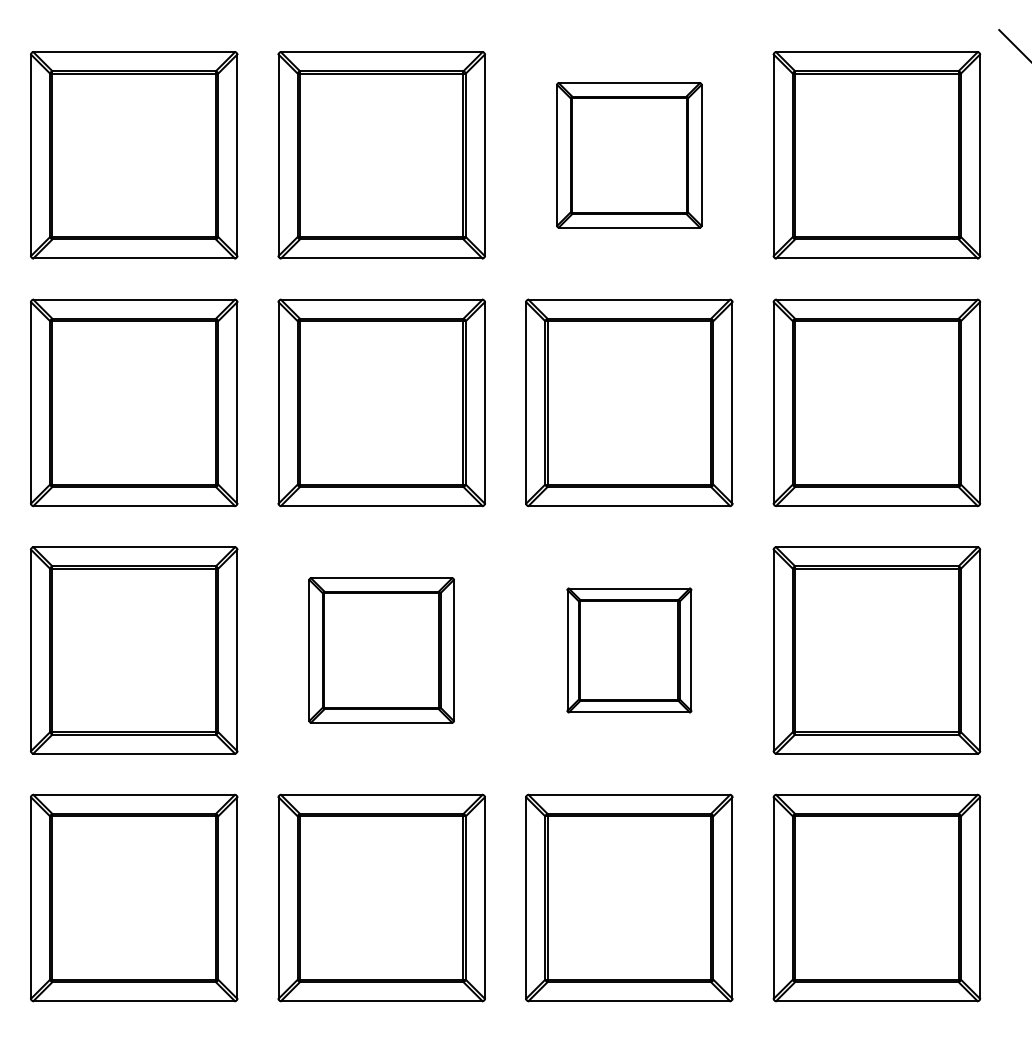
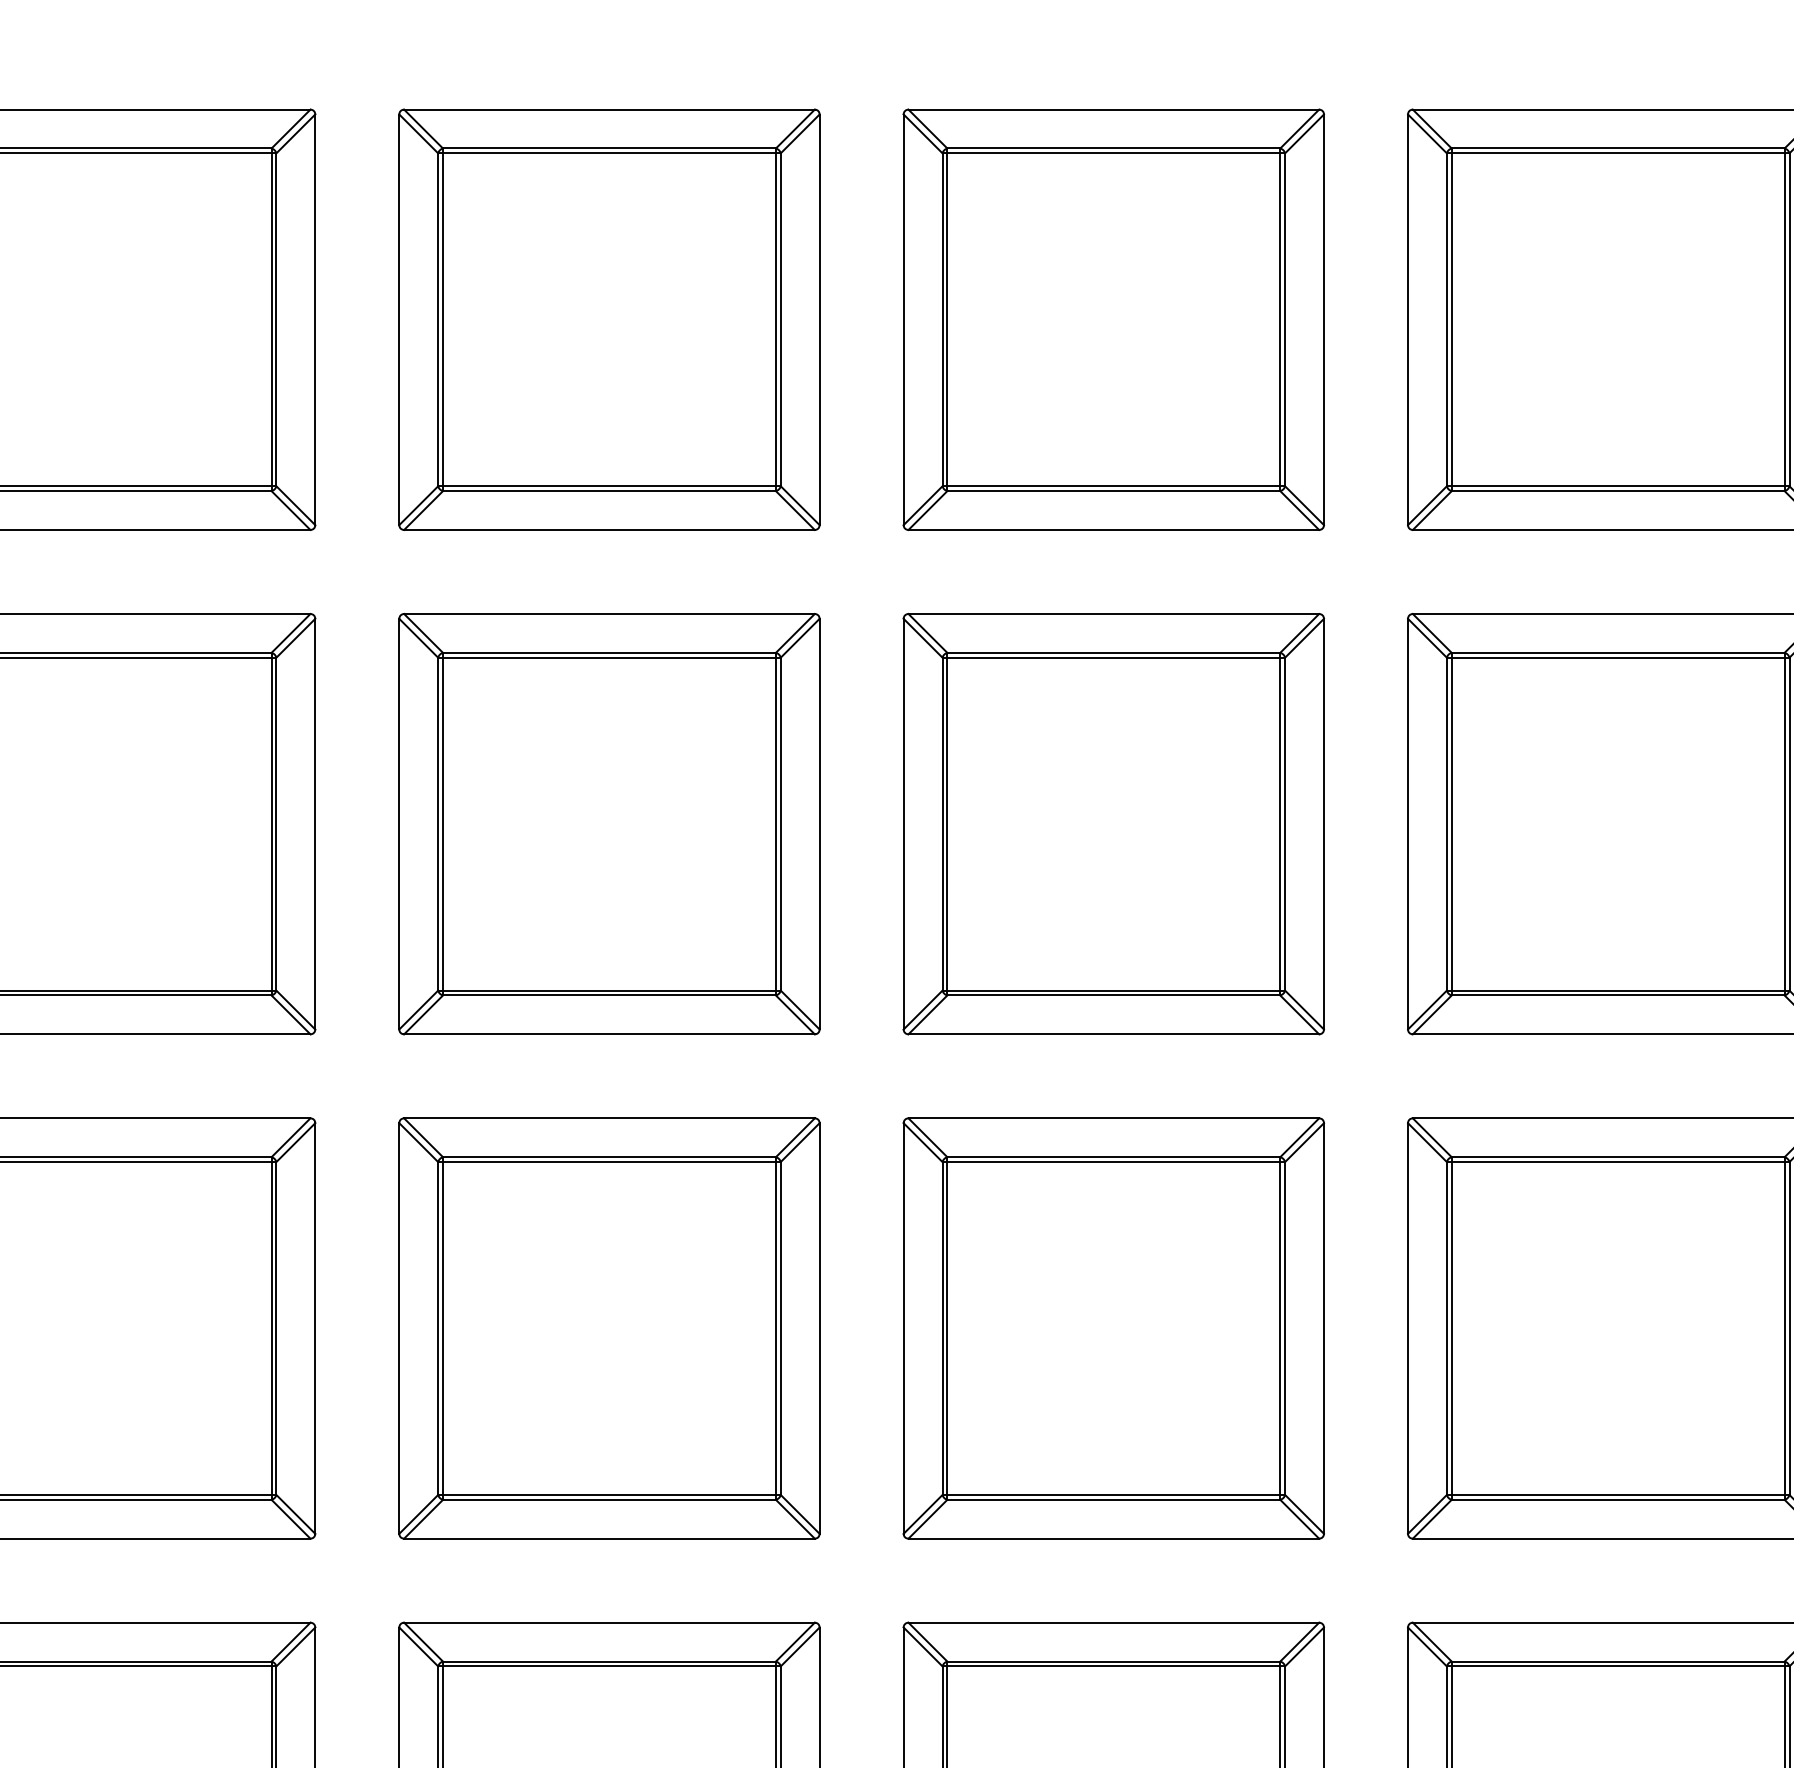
part: (629, 155) -> (1114, 320), size x1.43
part: (381, 650) -> (608, 1328), size x1.43
part: (629, 650) -> (1114, 1328), size x1.67

